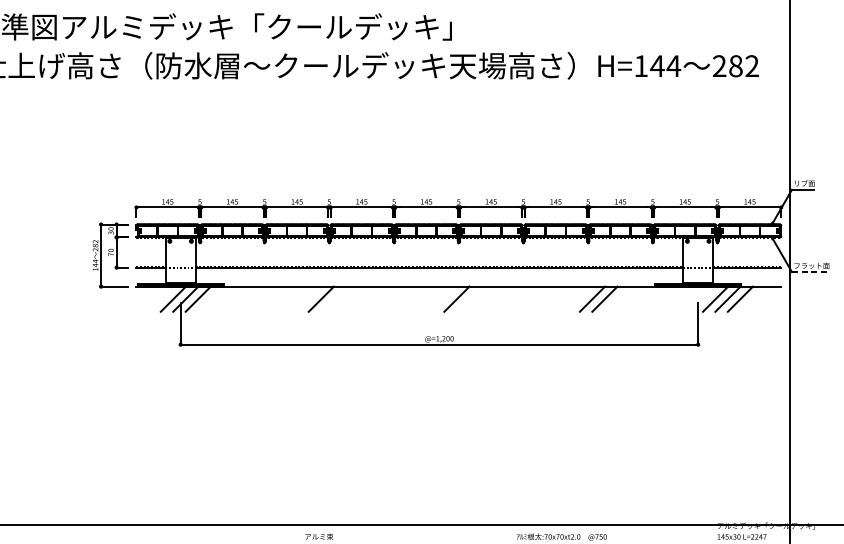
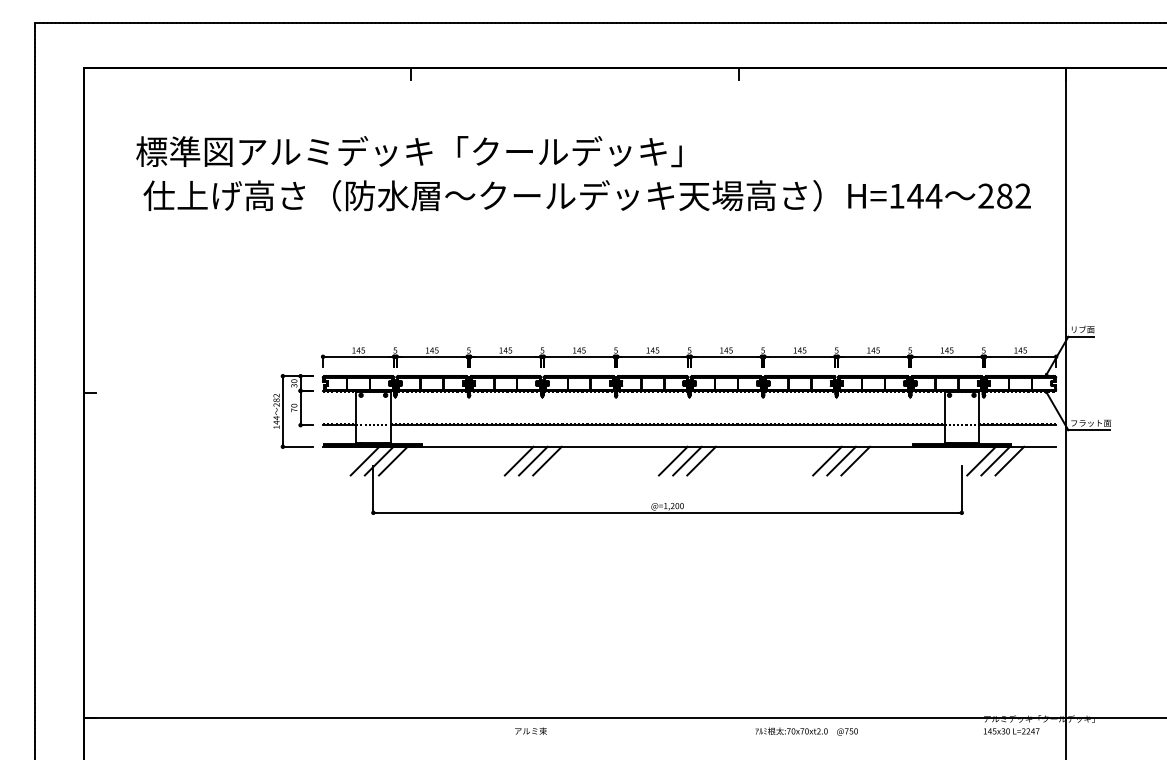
line: (810, 272) -> (1089, 430), dashed -> solid
line: (308, 298) -> (518, 460), added
line: (333, 298) -> (547, 460), added
line: (444, 298) -> (673, 460), added
line: (469, 298) -> (701, 460), added
line: (580, 298) -> (827, 460), added

